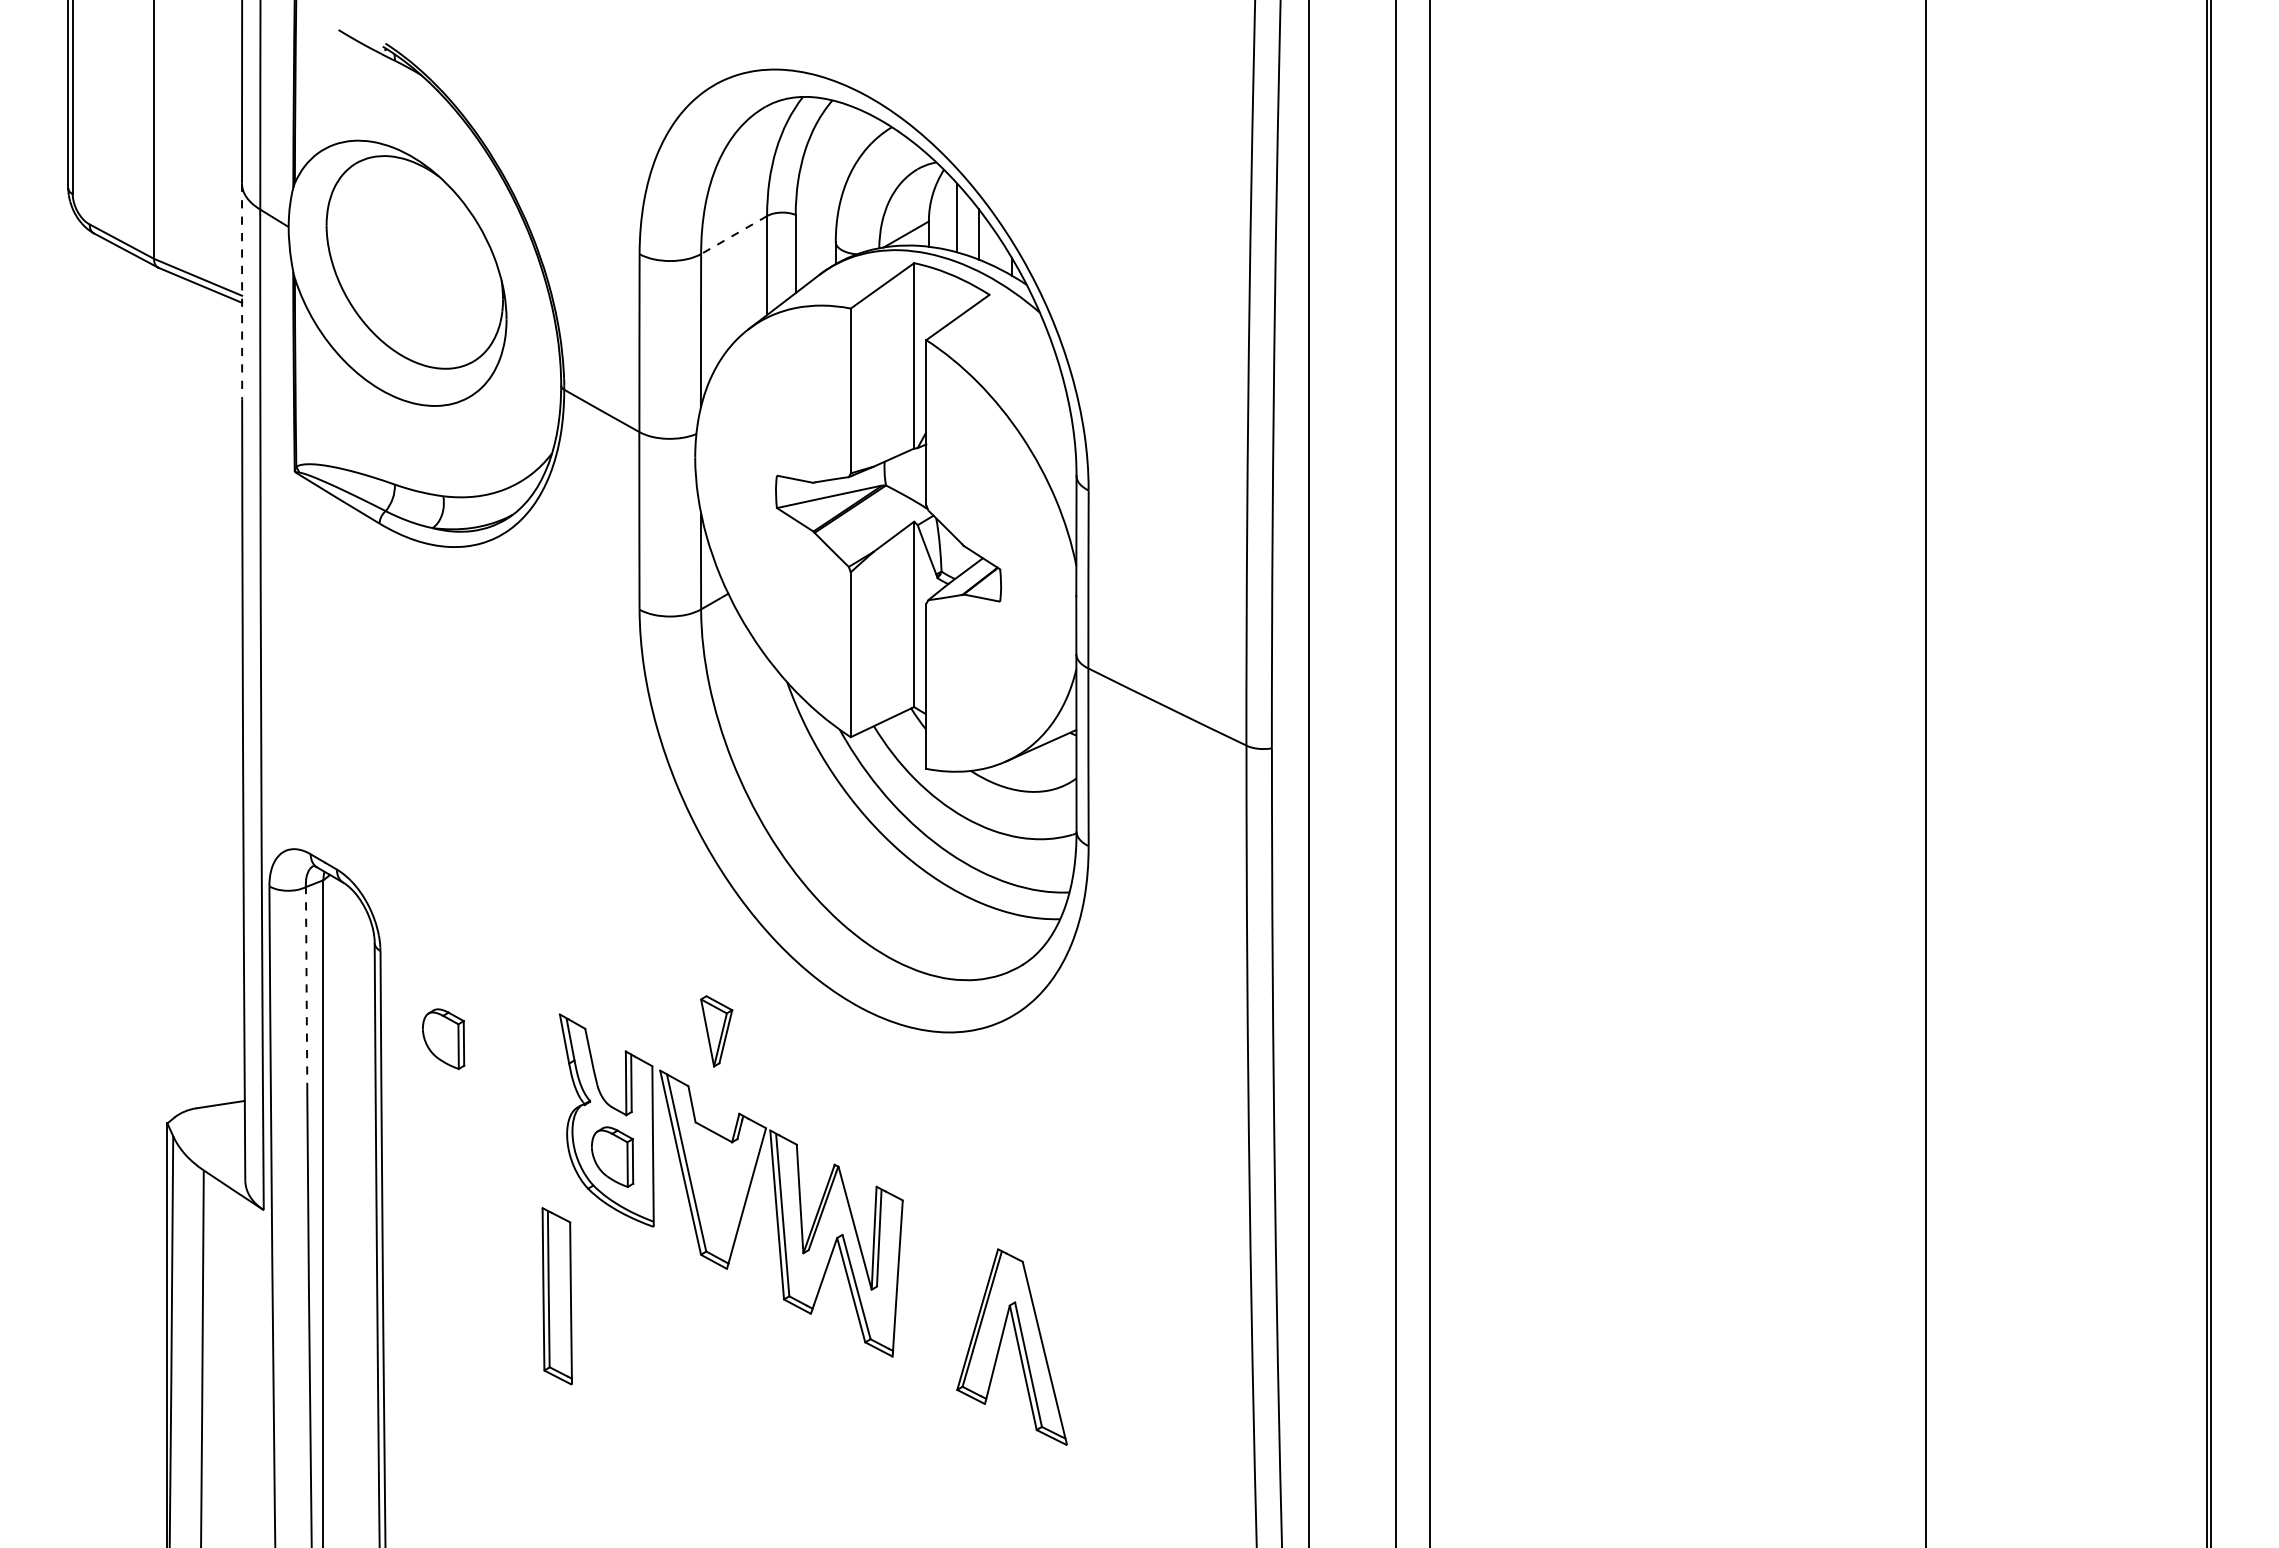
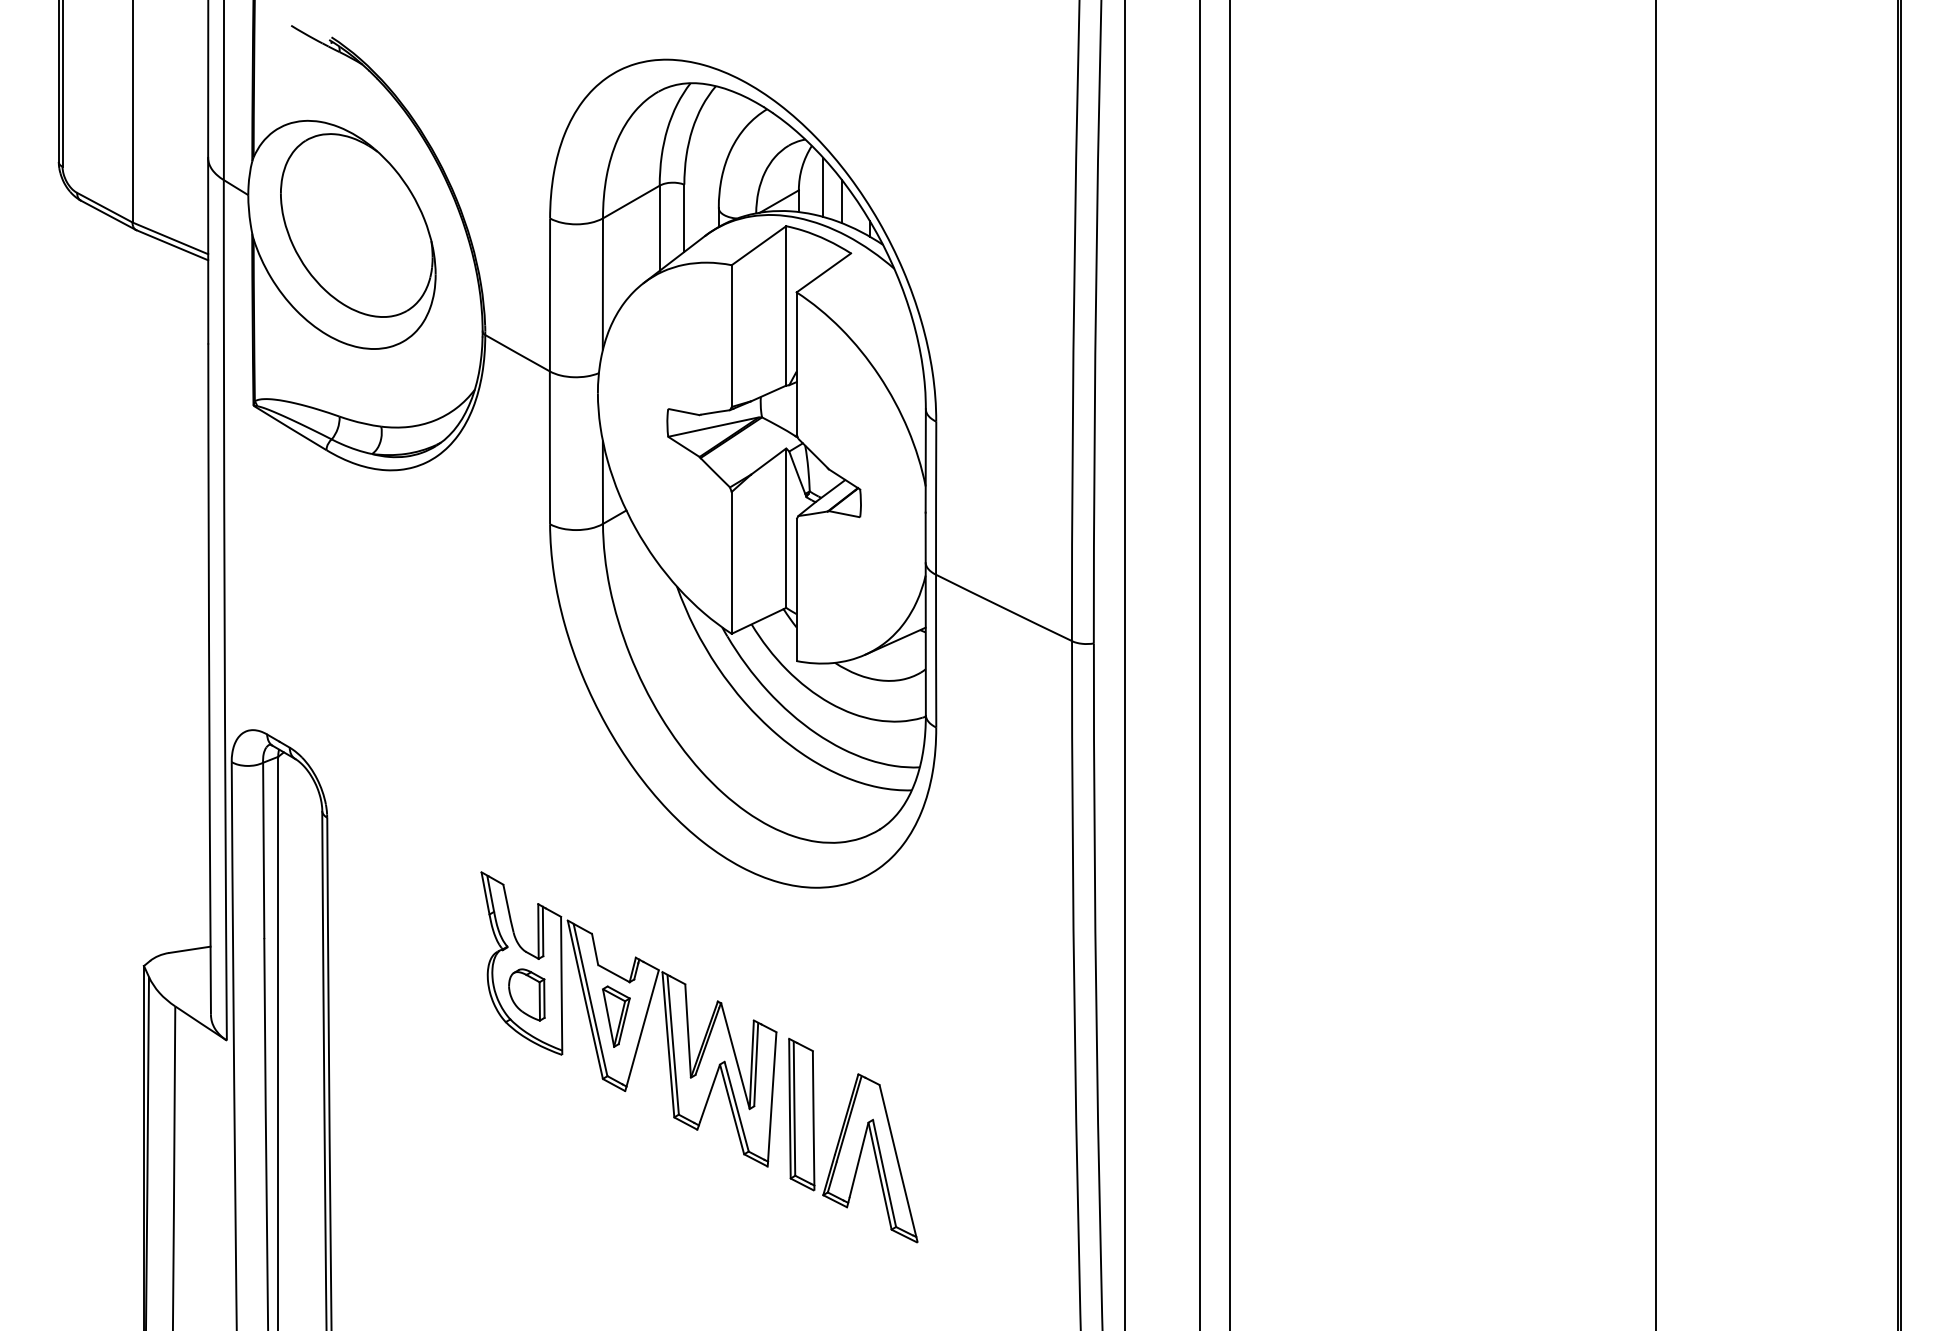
line: (733, 235) -> (630, 202), dashed -> solid
line: (242, 291) -> (208, 250), dashed -> solid
line: (306, 989) -> (263, 850), dashed -> solid
part: (716, 1031) -> (616, 1016), moved
part: (443, 1038) -> (381, 892), removed
part: (556, 1296) -> (801, 1114), moved

